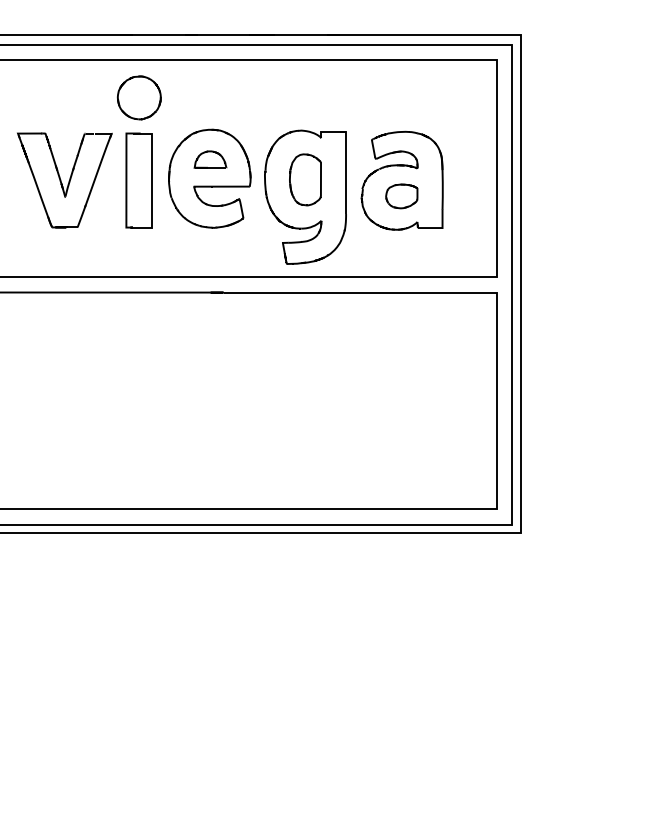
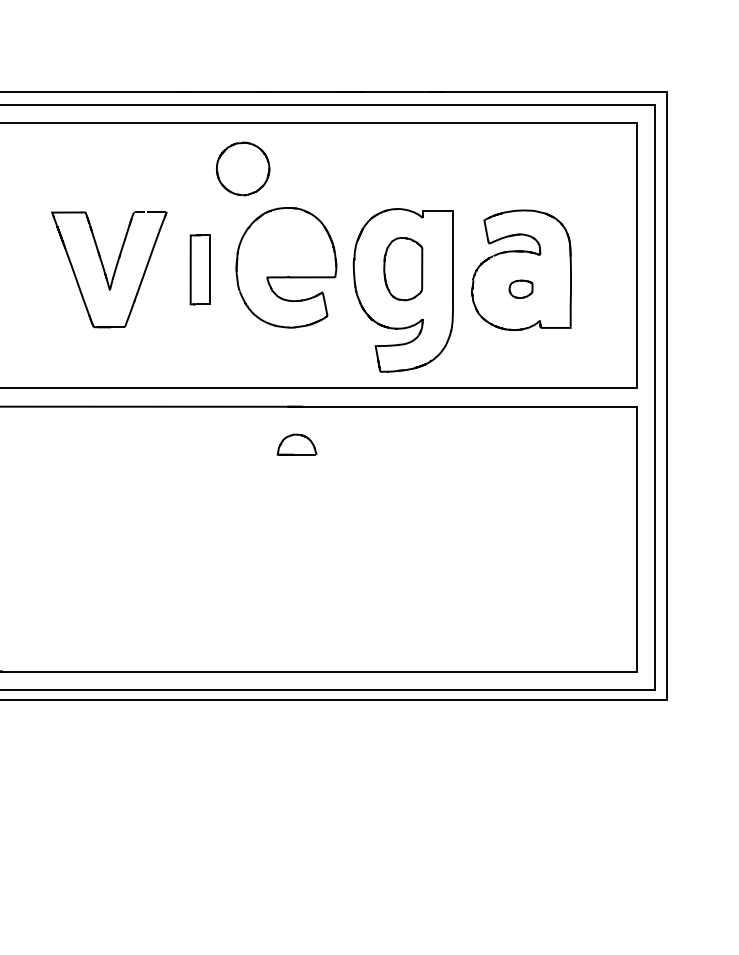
part: (138, 97) -> (242, 168), moved
part: (210, 159) -> (297, 444), moved
part: (138, 180) -> (199, 269), size x0.6
part: (401, 196) -> (520, 289), size x0.6

